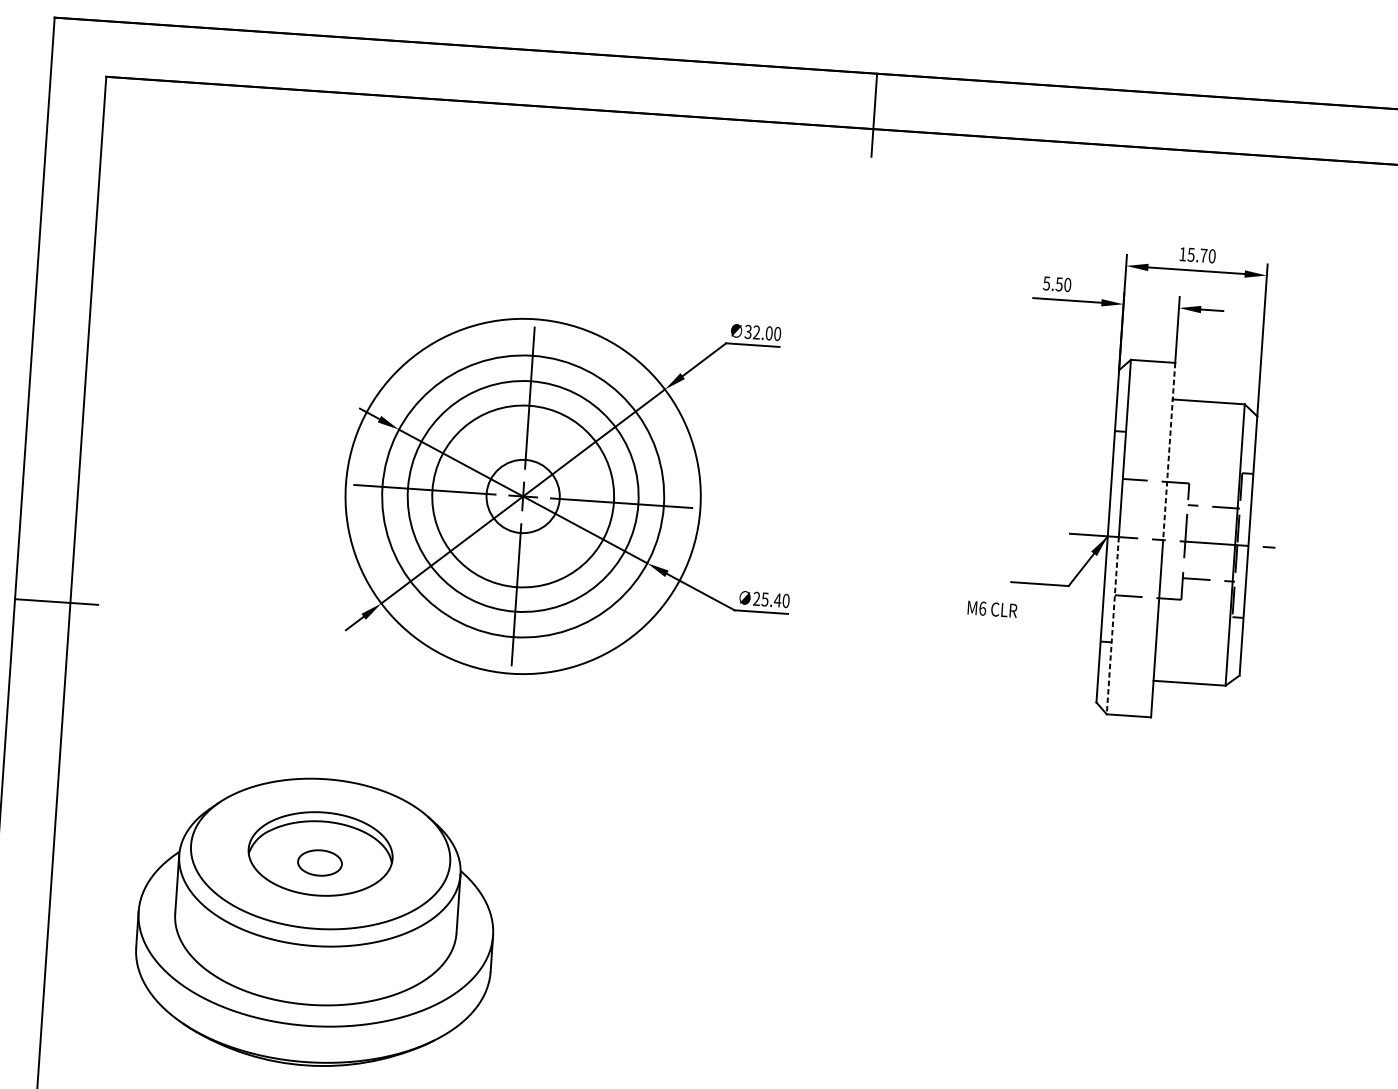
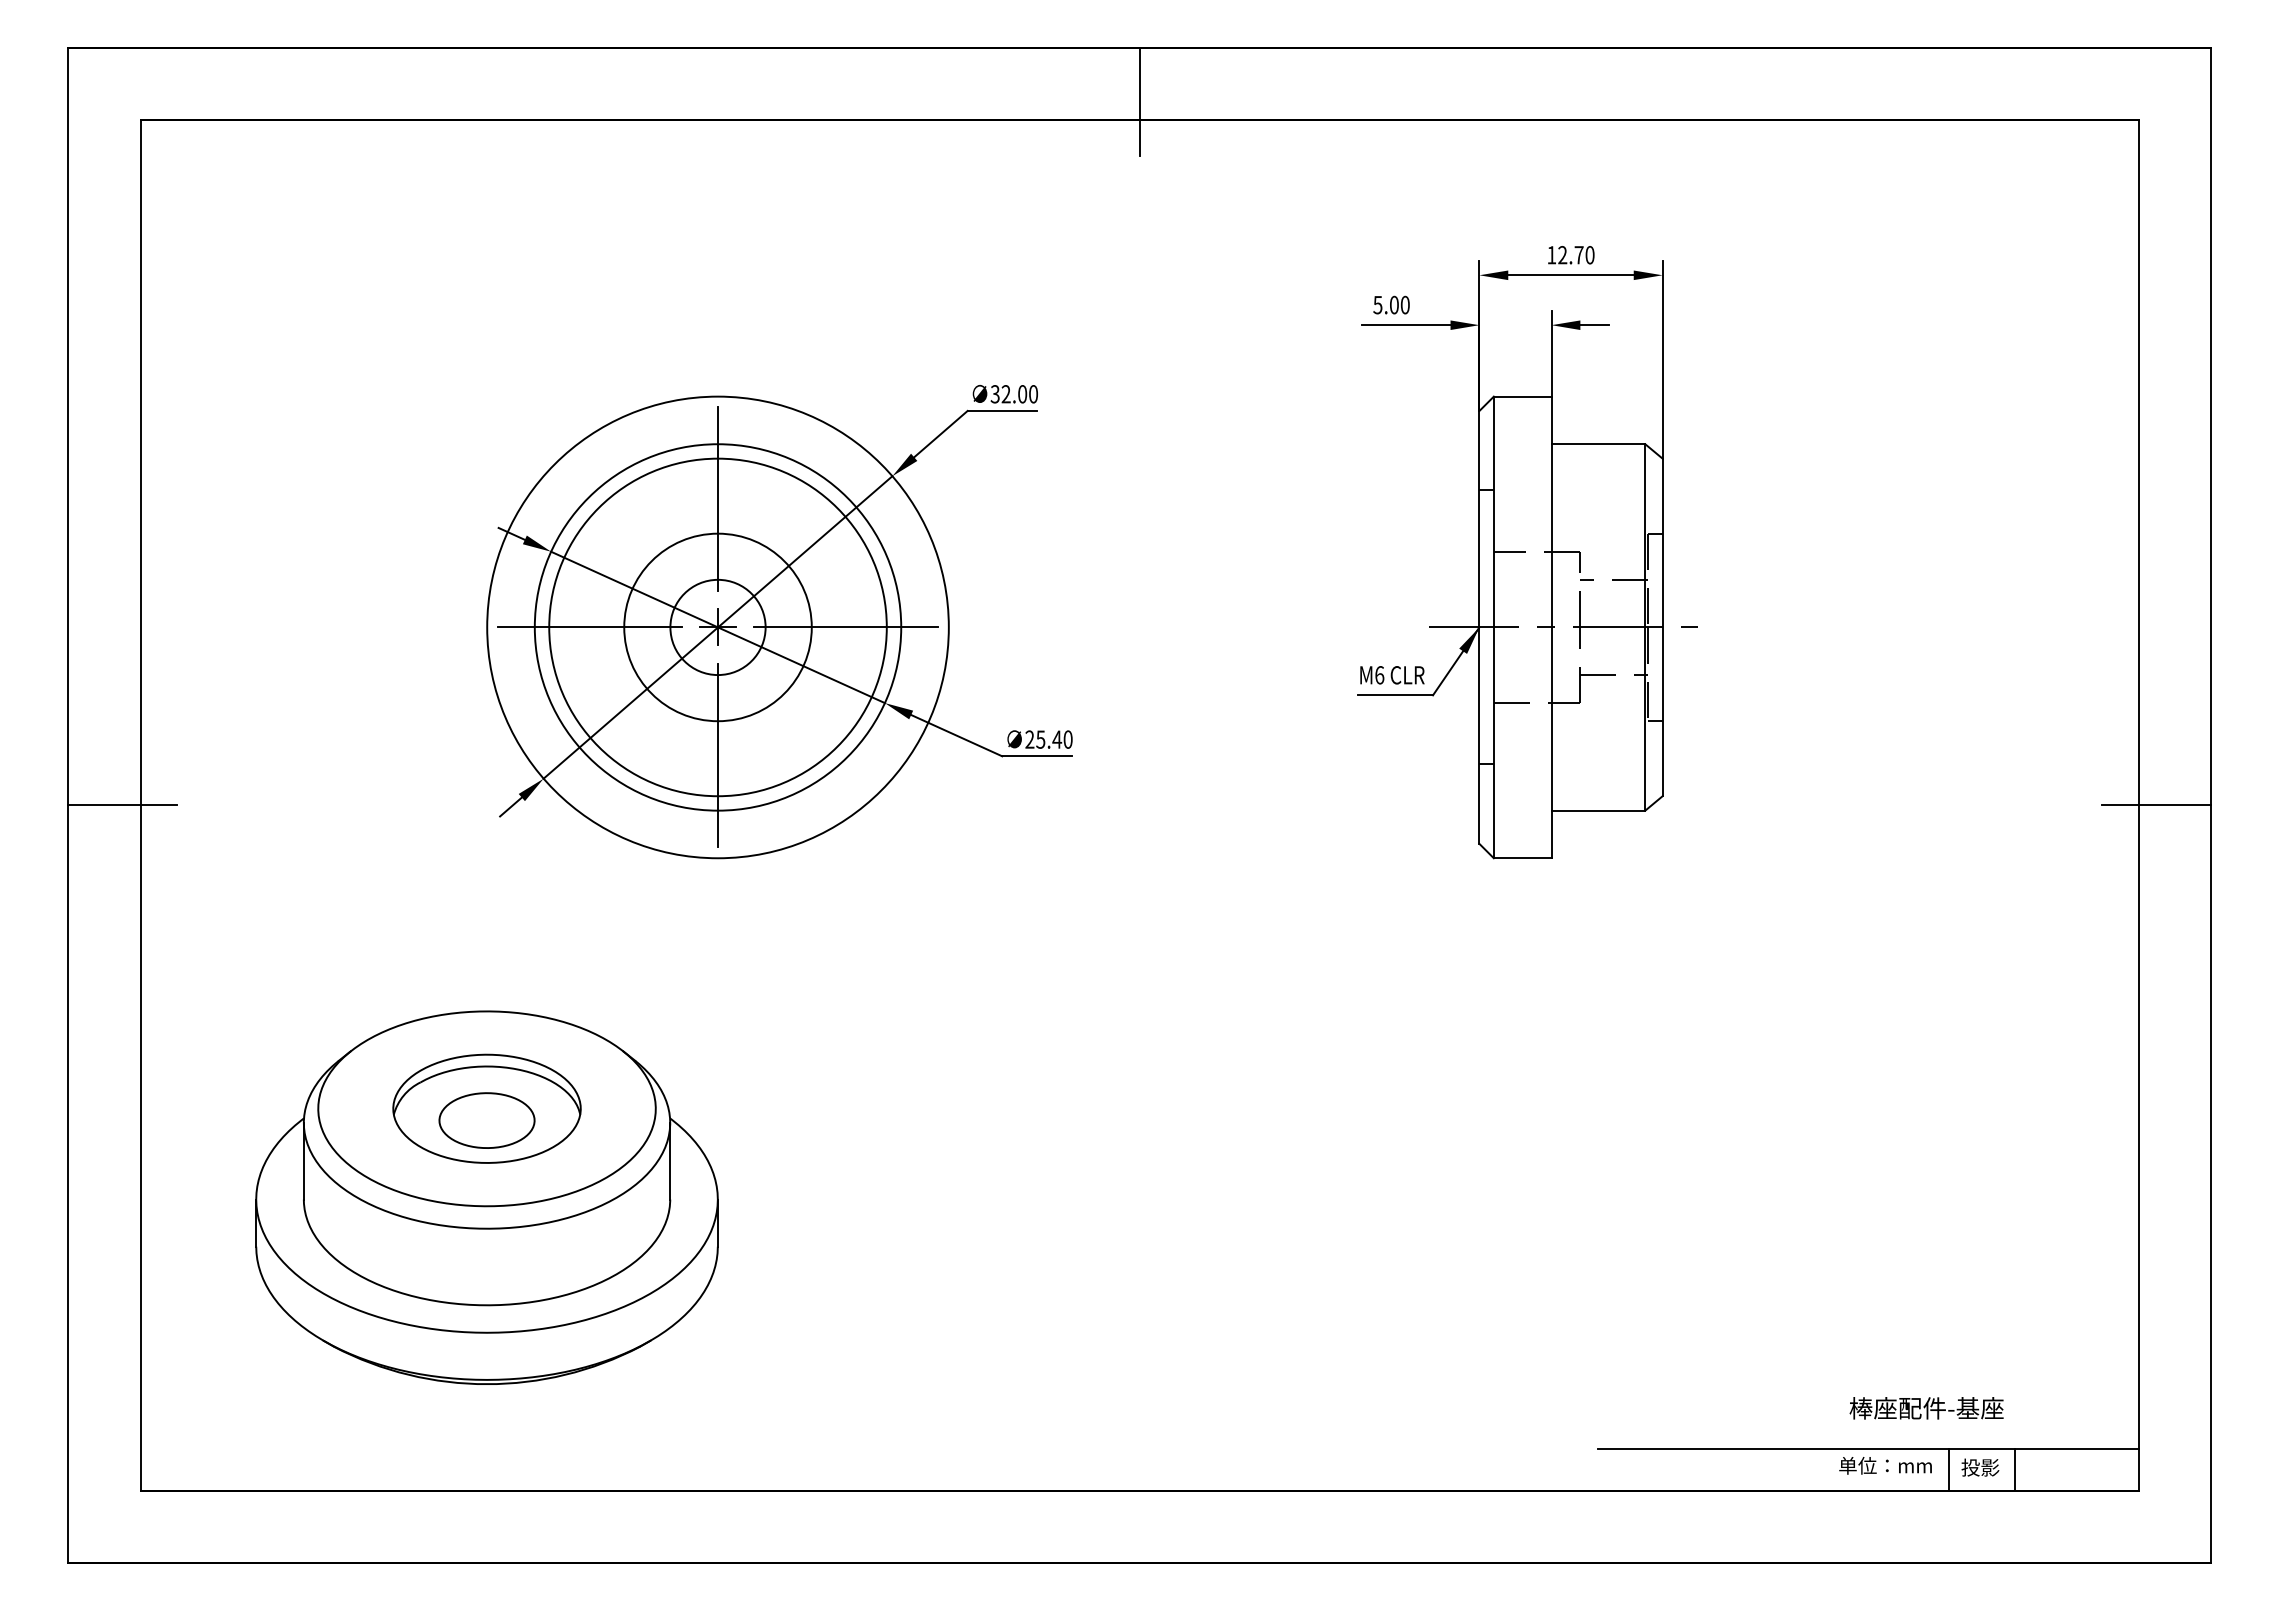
text: (1191, 255) -> (1562, 255), 15.70 -> 12.70
text: (1058, 283) -> (1393, 304), 5.50 -> 5.00
line: (1169, 451) -> (1551, 512), dashed -> solid
circle: (522, 496) -> (717, 627), size x0.62
circle: (522, 496) -> (717, 627), size x1.43
text: (992, 609) -> (1392, 675), moved
line: (1112, 626) -> (1493, 743), dashed -> solid
part: (319, 862) -> (486, 1120), size x1.67

